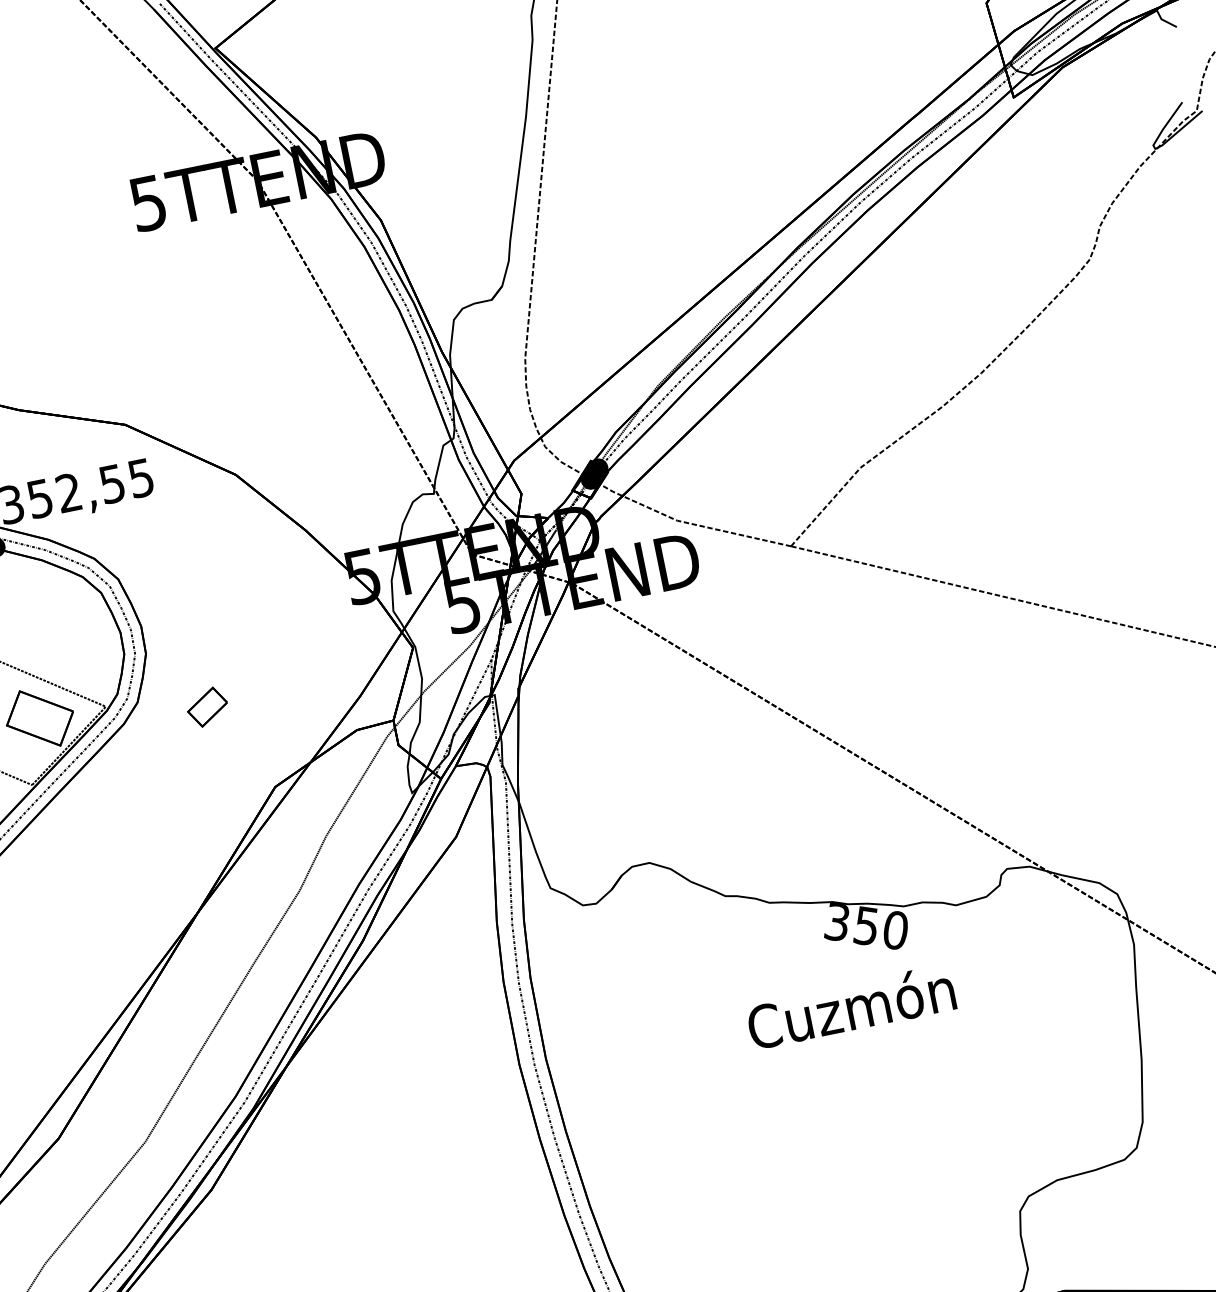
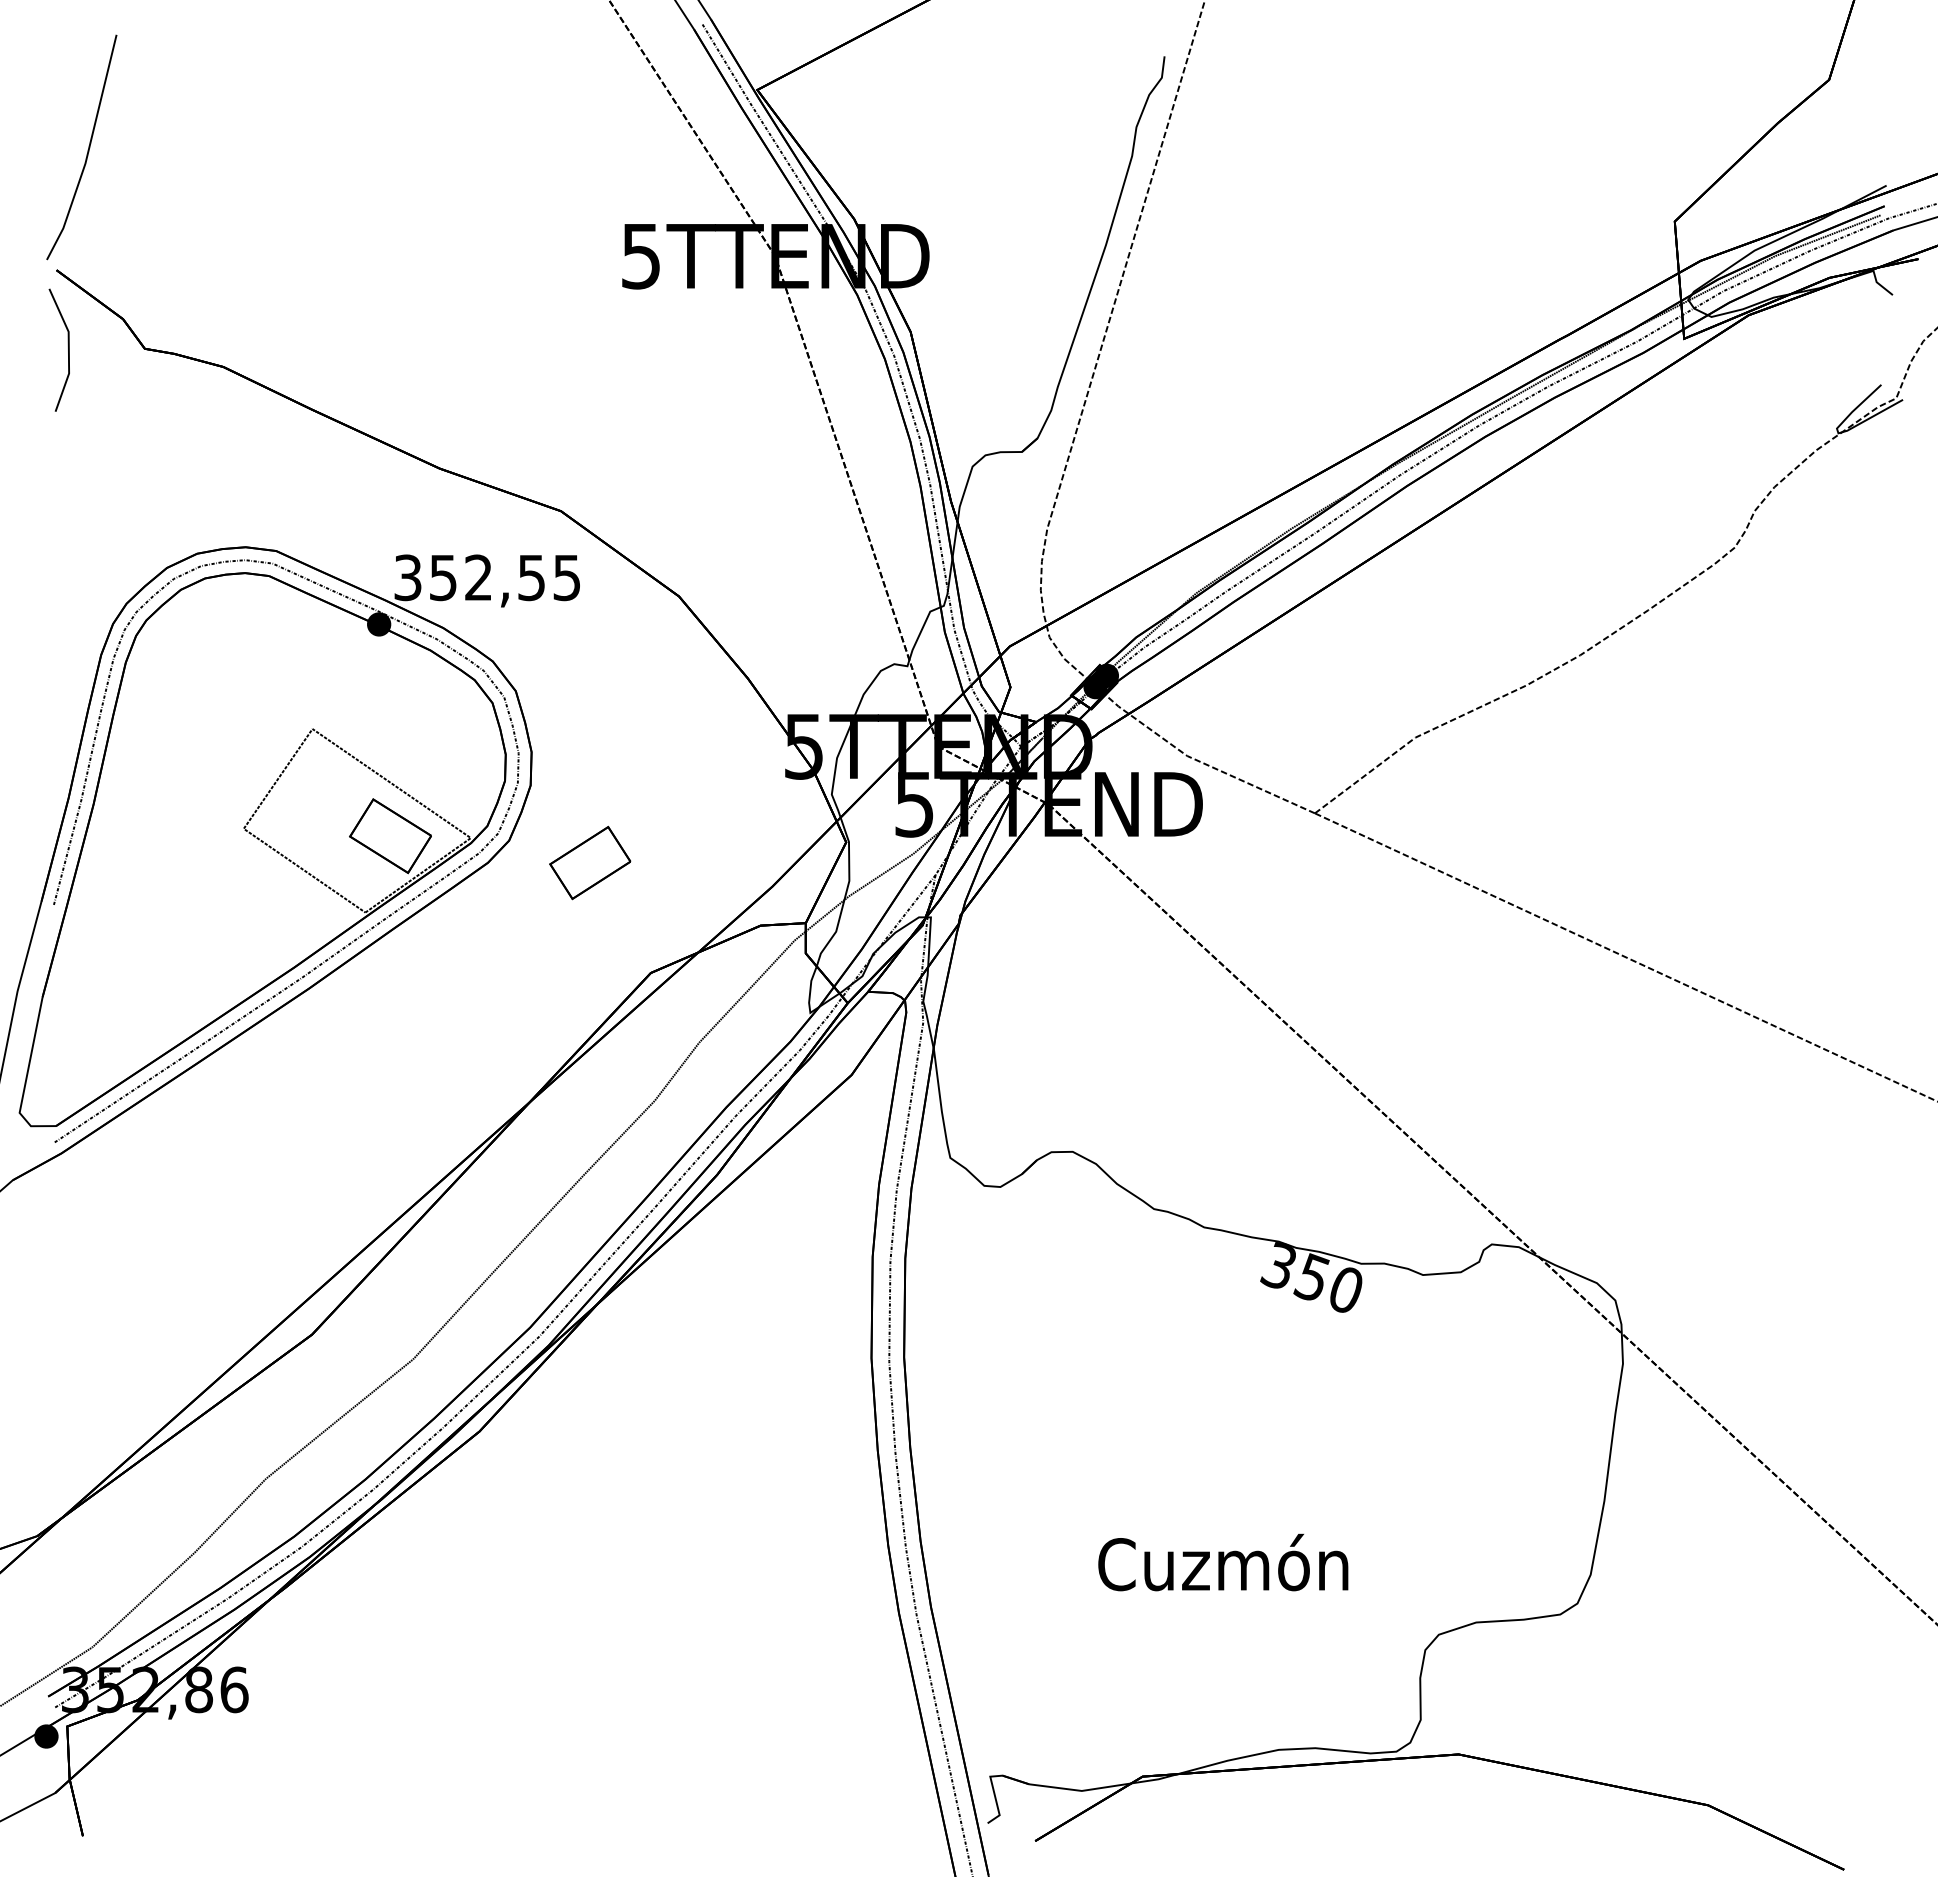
part: (207, 706) -> (590, 862), size x1.67
text: (851, 1006) -> (1223, 1562), moved

